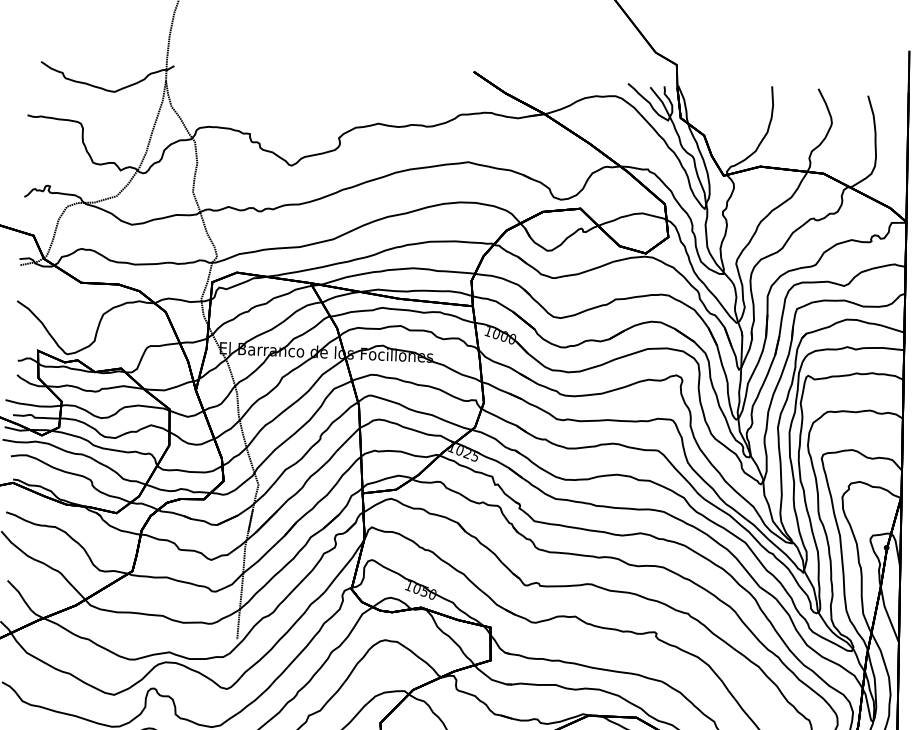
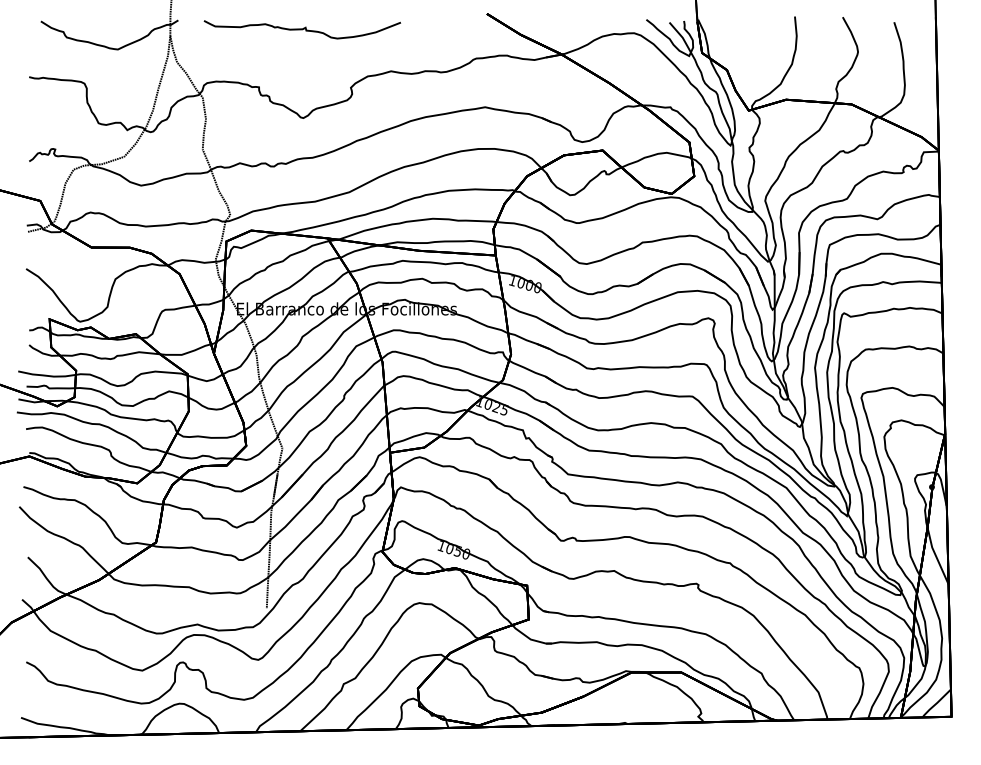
curve: (293, 79) -> (301, 29), added

